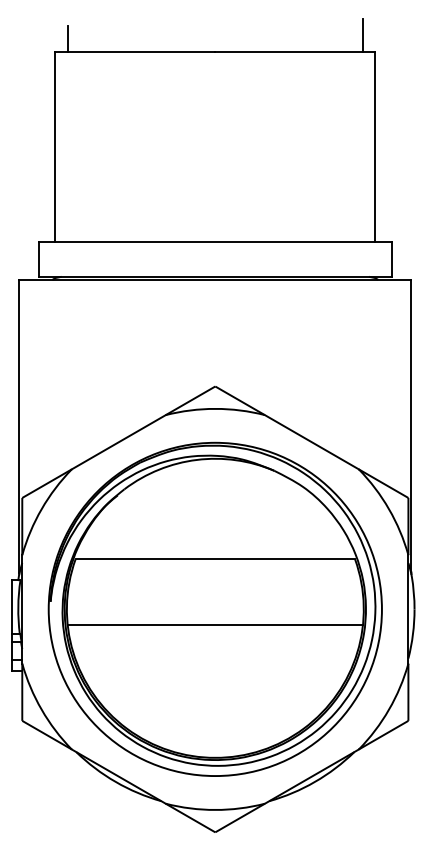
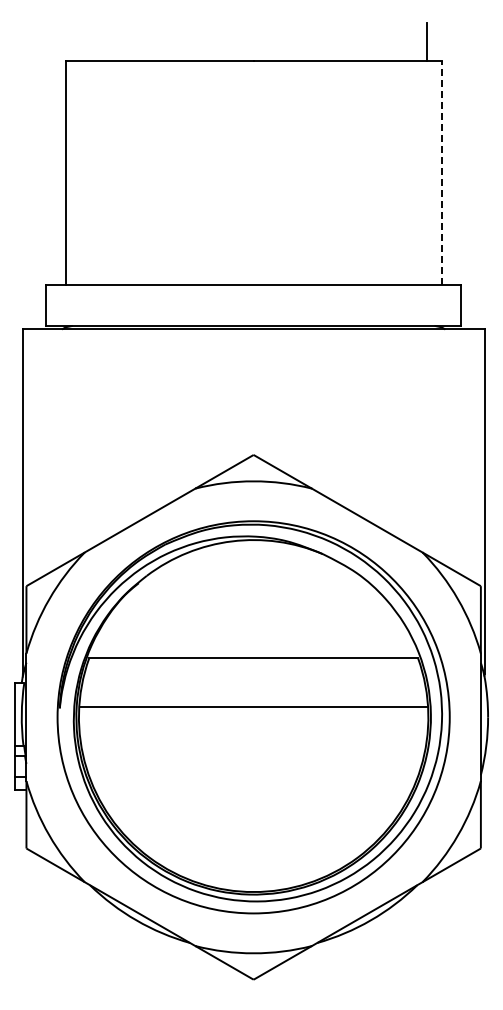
line: (68, 38) -> (80, 45), removed
line: (374, 146) -> (441, 172), solid -> dashed
line: (215, 624) -> (253, 706), moved

